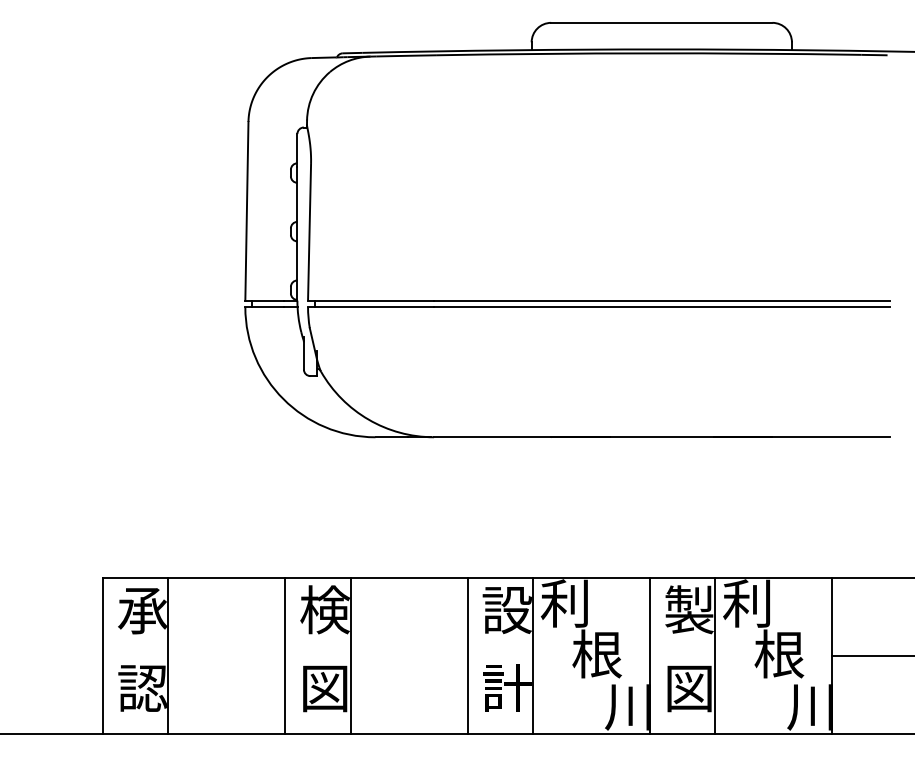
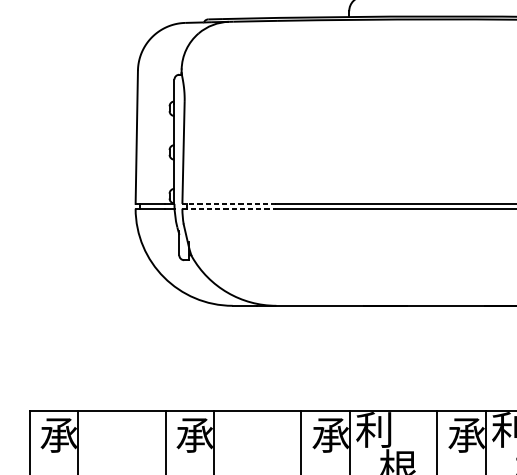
line: (371, 300) -> (229, 203), solid -> dashed
line: (371, 307) -> (229, 209), solid -> dashed
text: (324, 609) -> (194, 434), 検 -> 承
text: (688, 609) -> (466, 434), 製 -> 承
text: (506, 610) -> (330, 435), 設 -> 承

